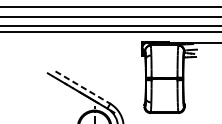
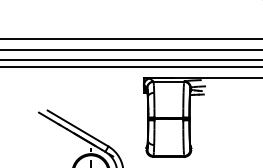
line: (83, 87) -> (78, 128), dashed -> solid

